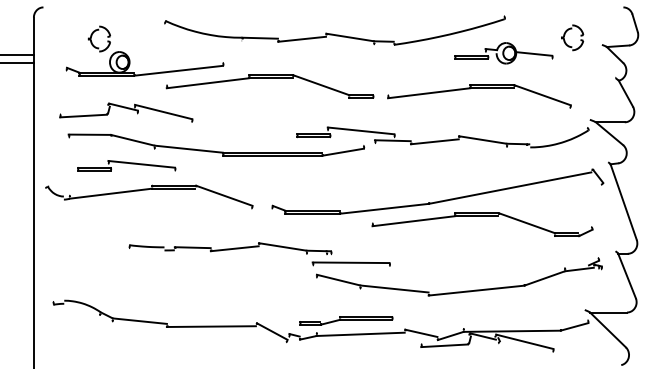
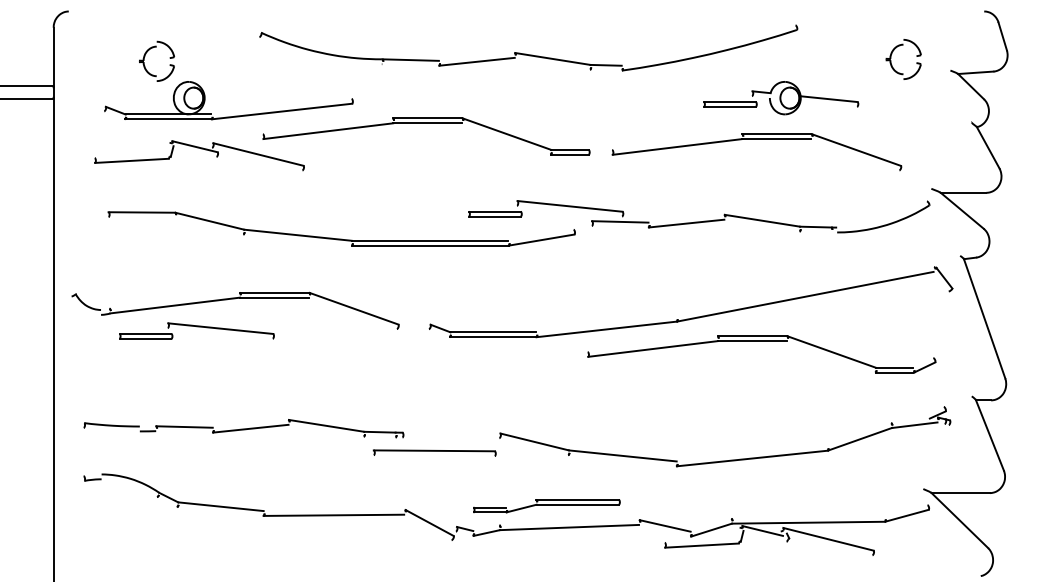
part: (503, 53) -> (780, 98), moved
part: (126, 112) -> (199, 155), moved
part: (126, 165) -> (196, 330), moved
part: (259, 247) -> (289, 426), moved

